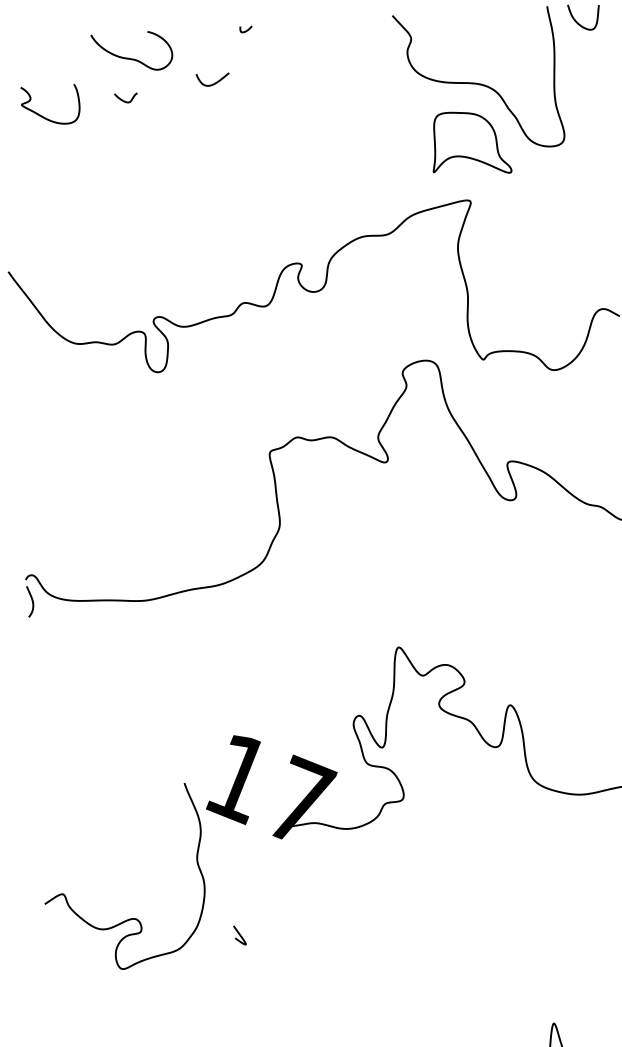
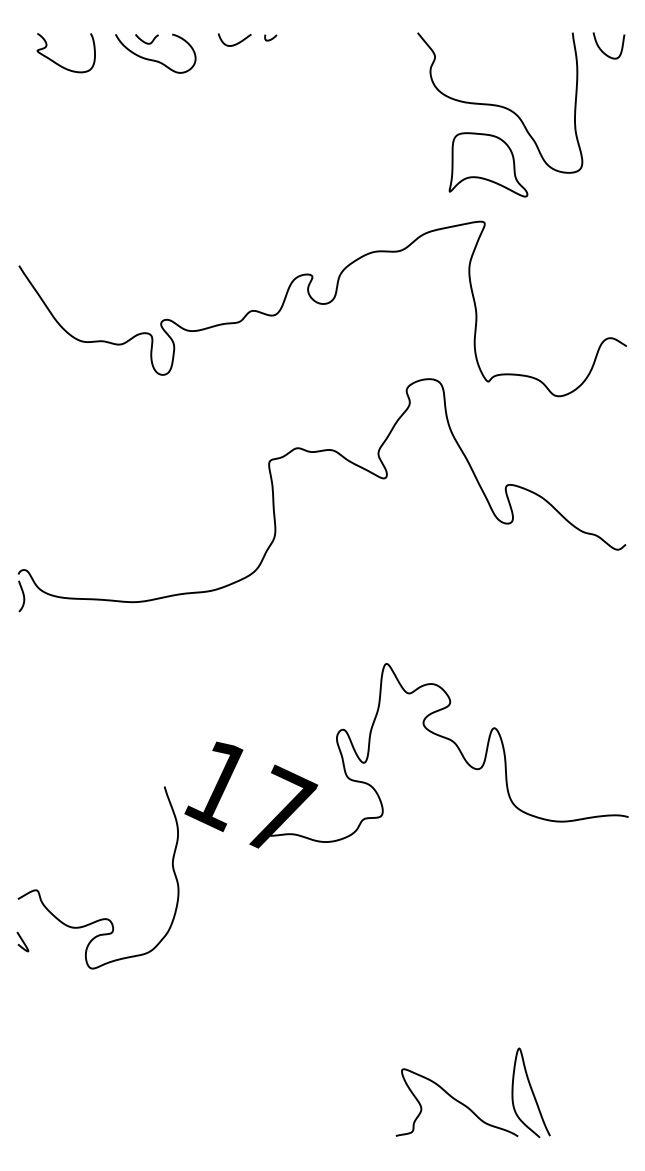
curve: (213, 83) -> (235, 43), moved
curve: (124, 100) -> (145, 41), moved
curve: (43, 116) -> (58, 63), moved
curve: (239, 935) -> (22, 941), moved

